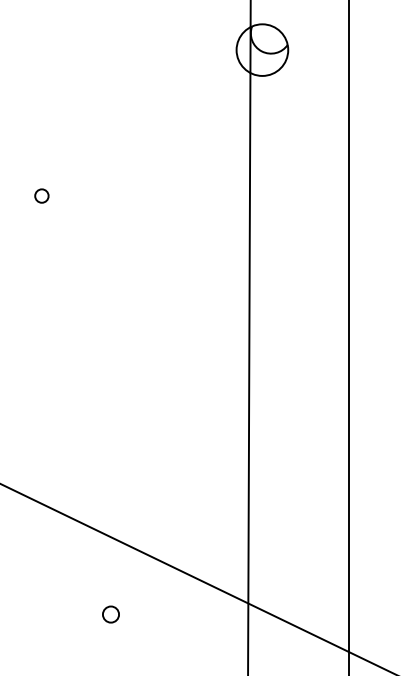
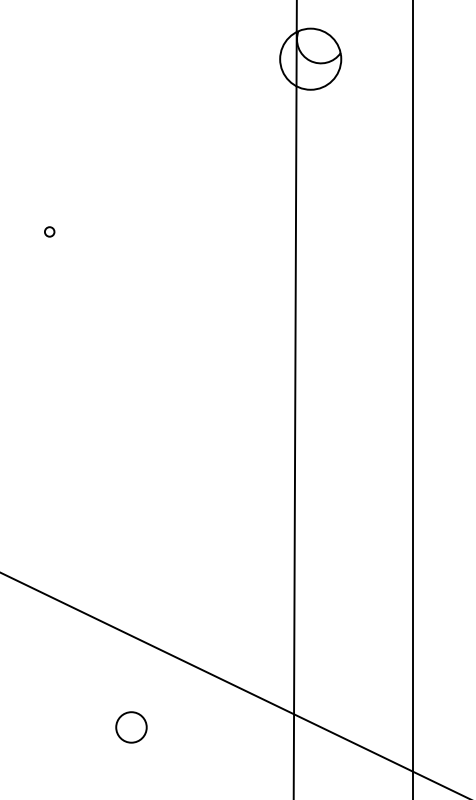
circle: (41, 195) -> (49, 231), size x0.6
circle: (110, 614) -> (130, 727), size x1.6

